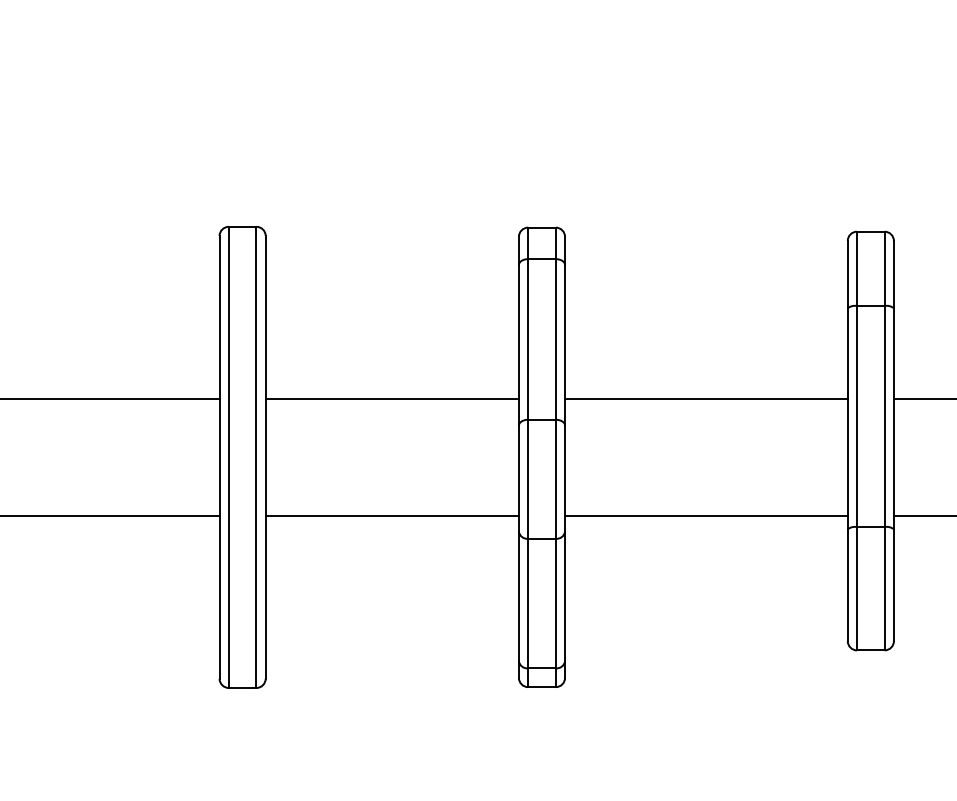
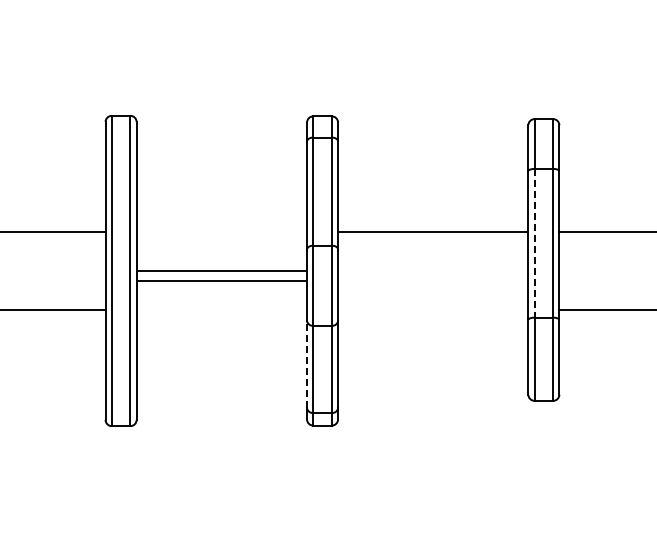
line: (391, 398) -> (221, 270), moved
line: (856, 416) -> (534, 243), solid -> dashed
line: (391, 516) -> (221, 281), moved
line: (706, 516) -> (433, 310), removed
line: (519, 596) -> (307, 364), solid -> dashed

